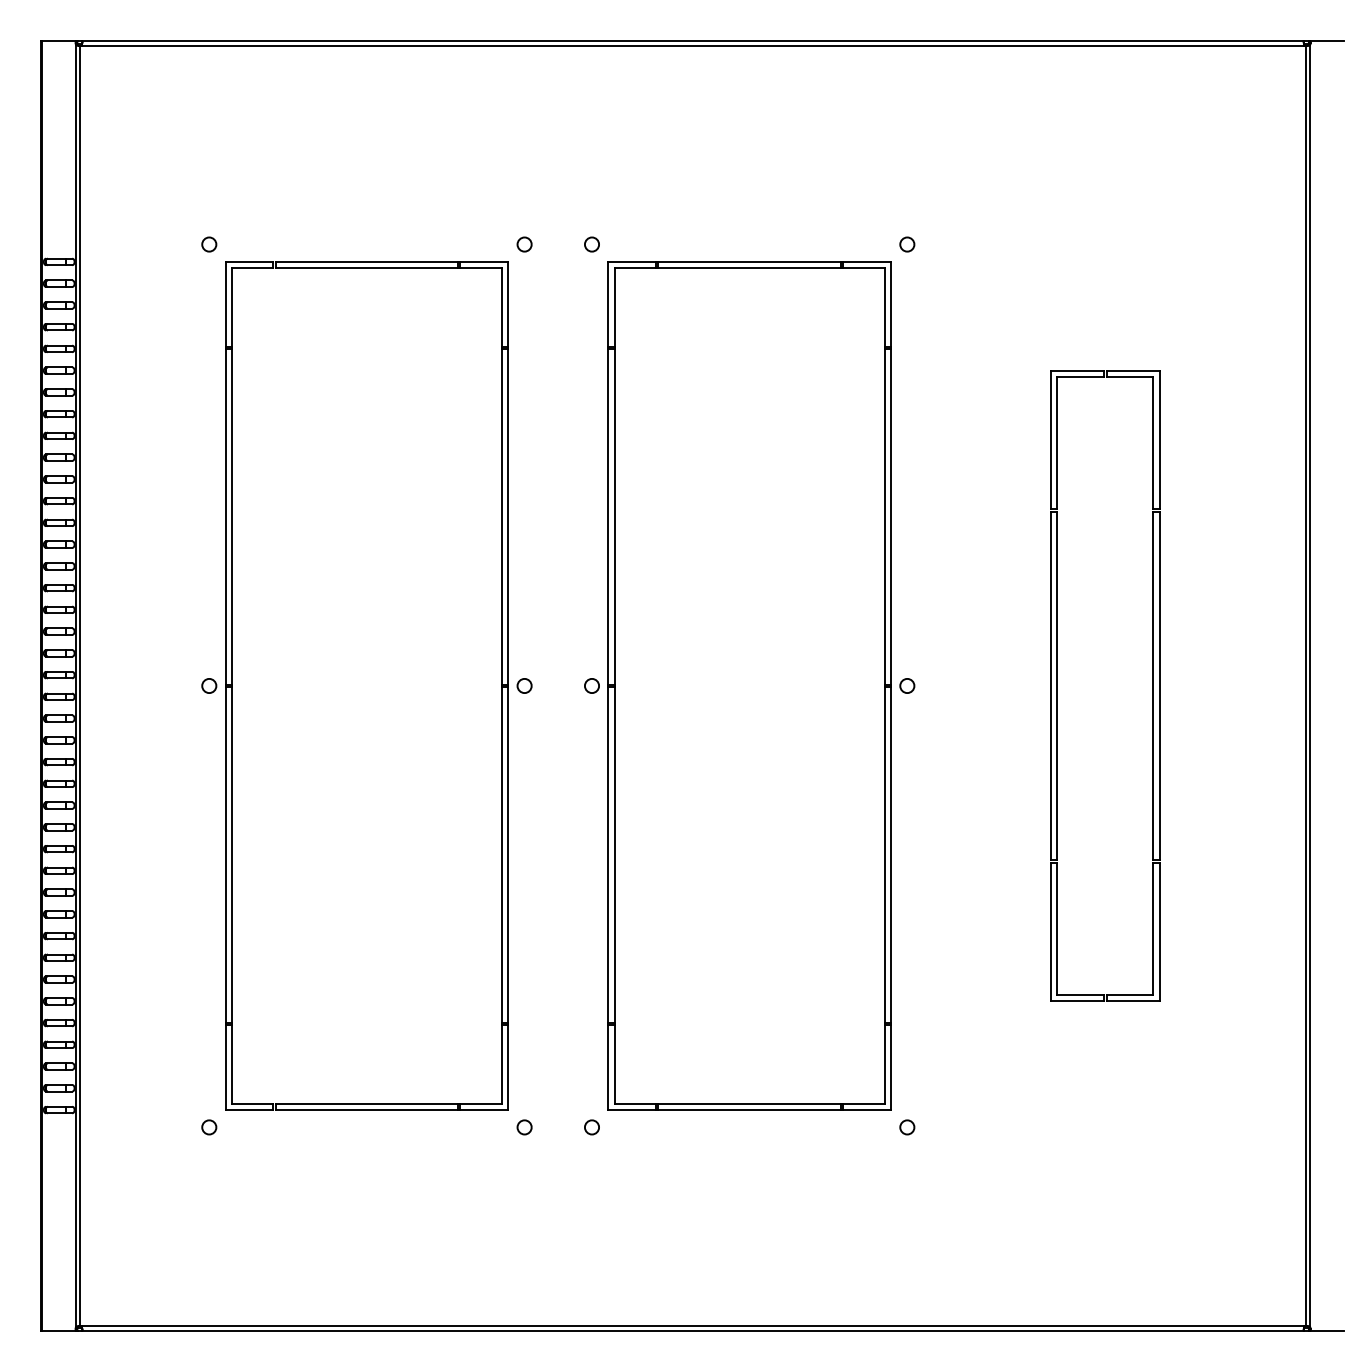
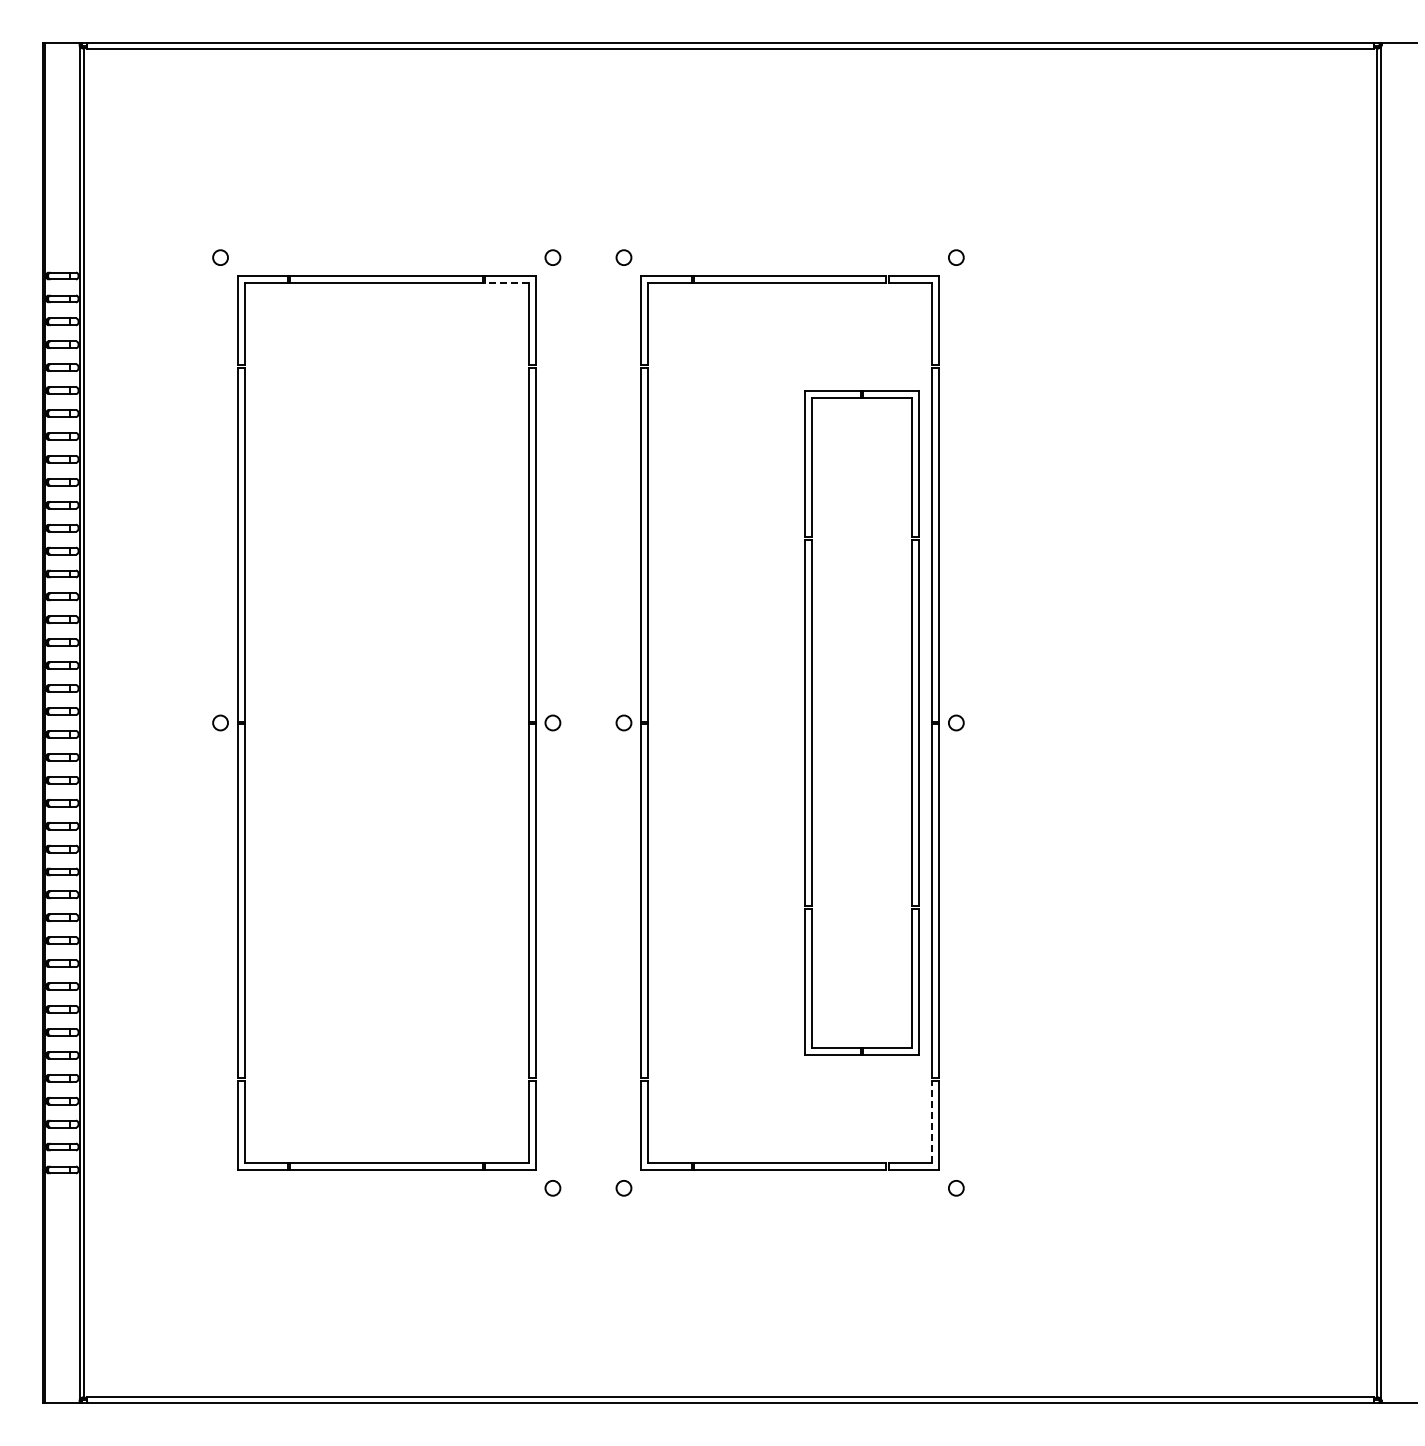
line: (481, 268) -> (507, 282), solid -> dashed
part: (1058, 685) -> (812, 722), moved
line: (884, 1064) -> (932, 1121), solid -> dashed
circle: (209, 1127) -> (220, 1188), removed

